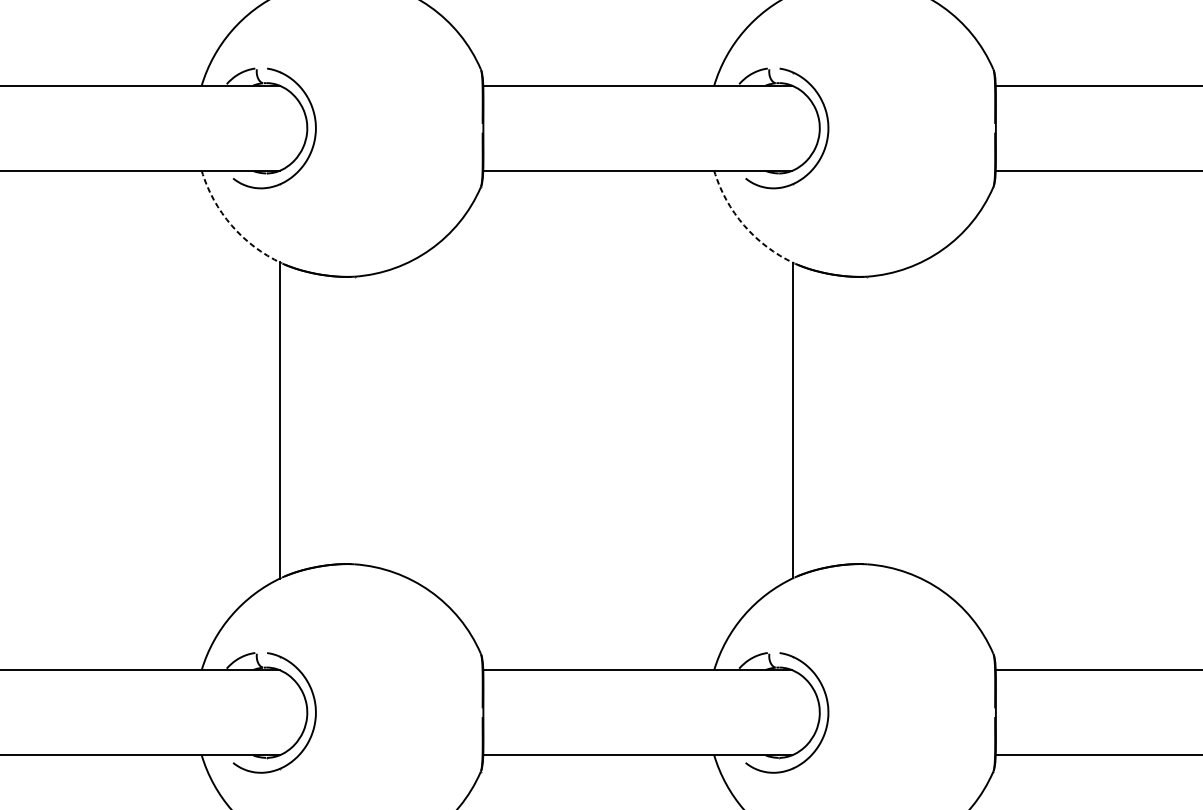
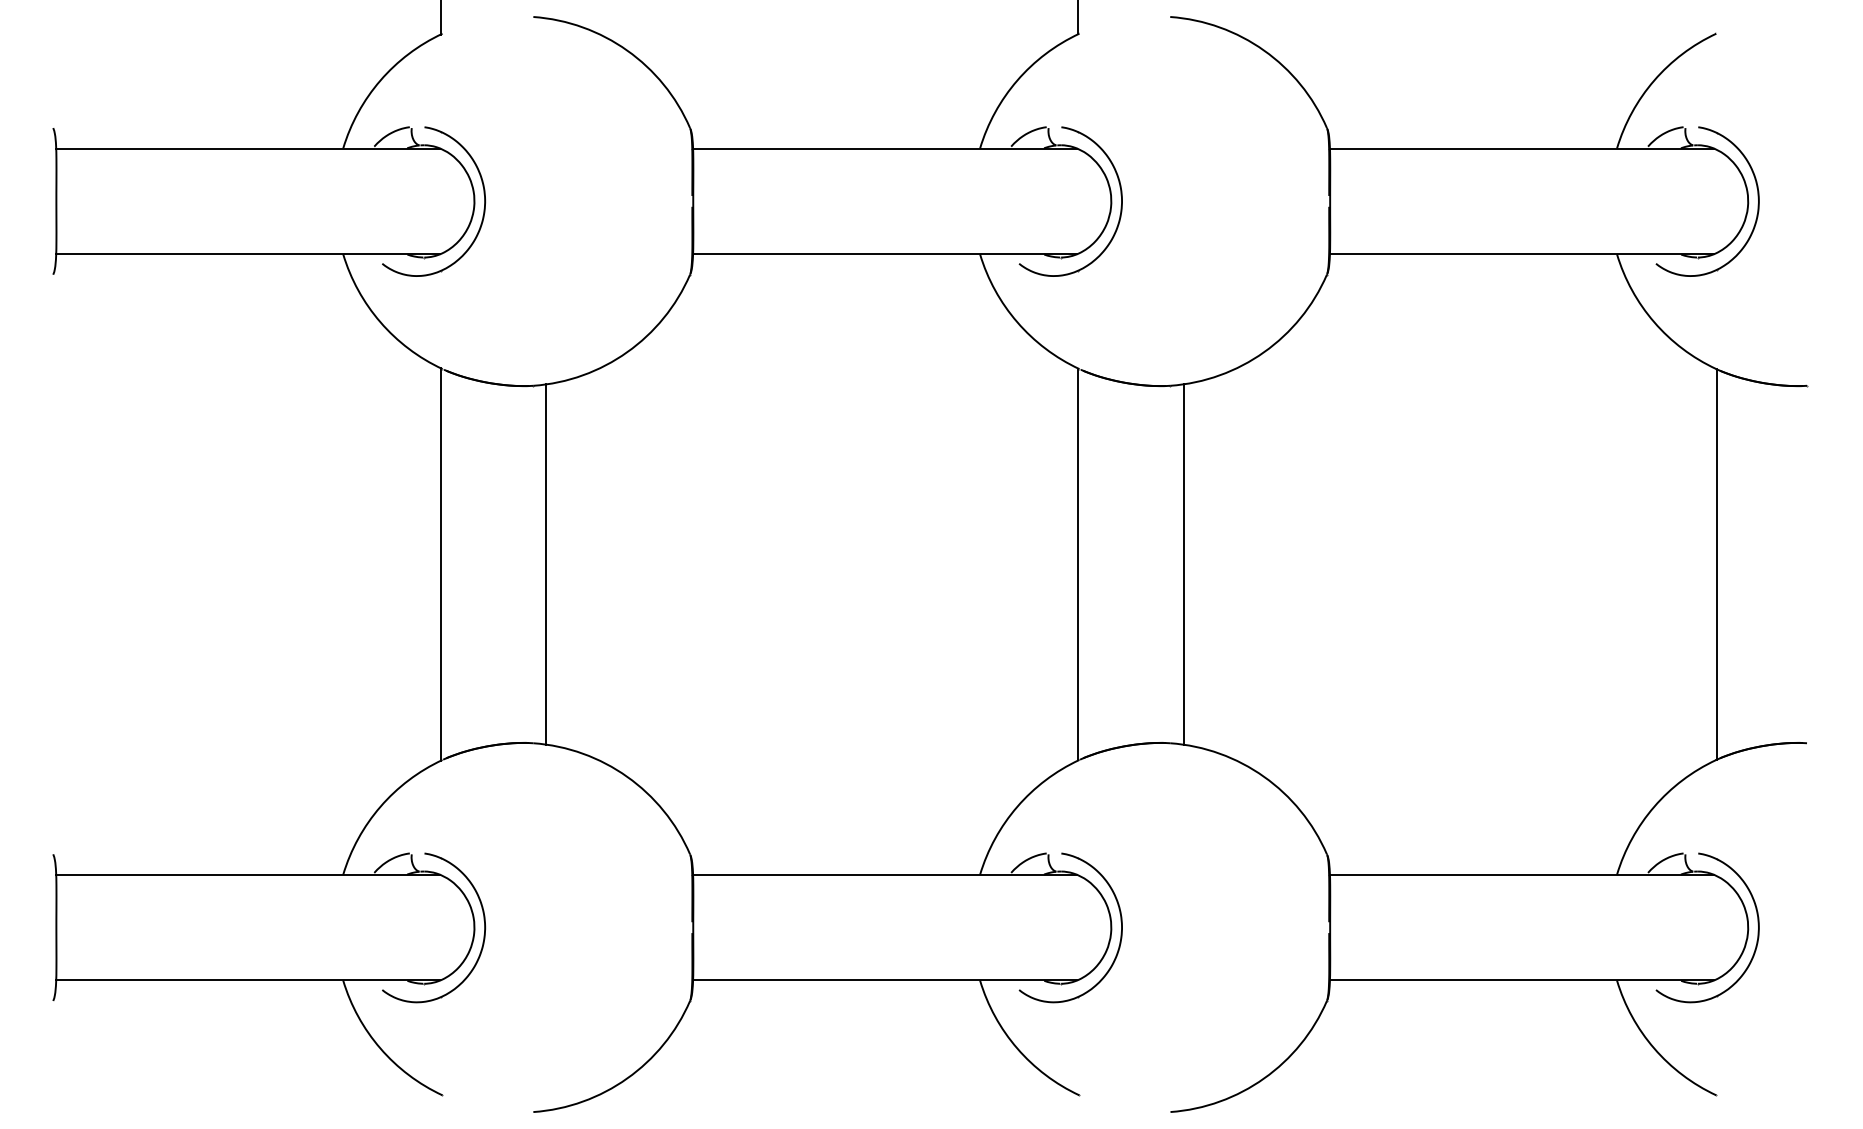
arc: (231, 225) -> (380, 322), dashed -> solid
arc: (744, 225) -> (1017, 322), dashed -> solid
line: (365, 420) -> (546, 564), added
line: (877, 420) -> (1183, 564), added

